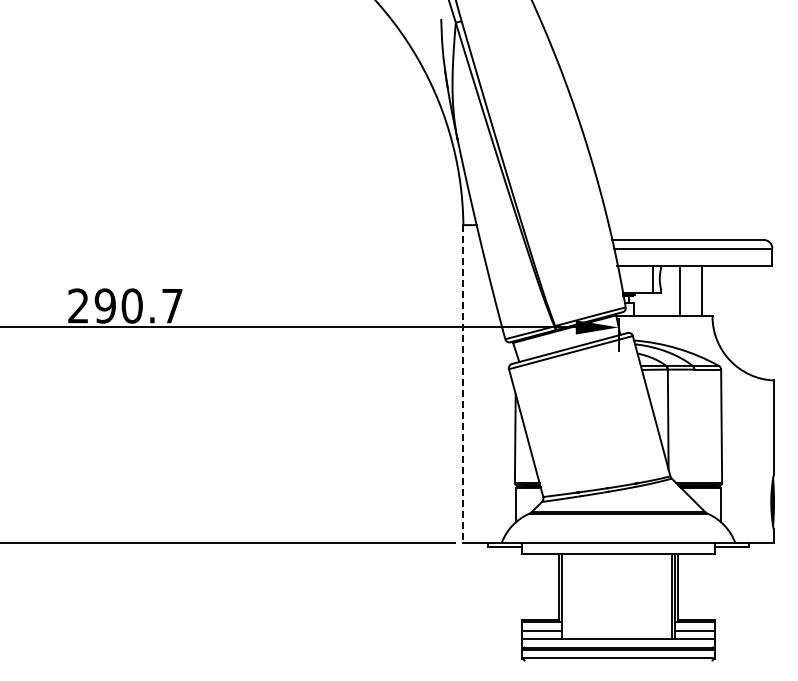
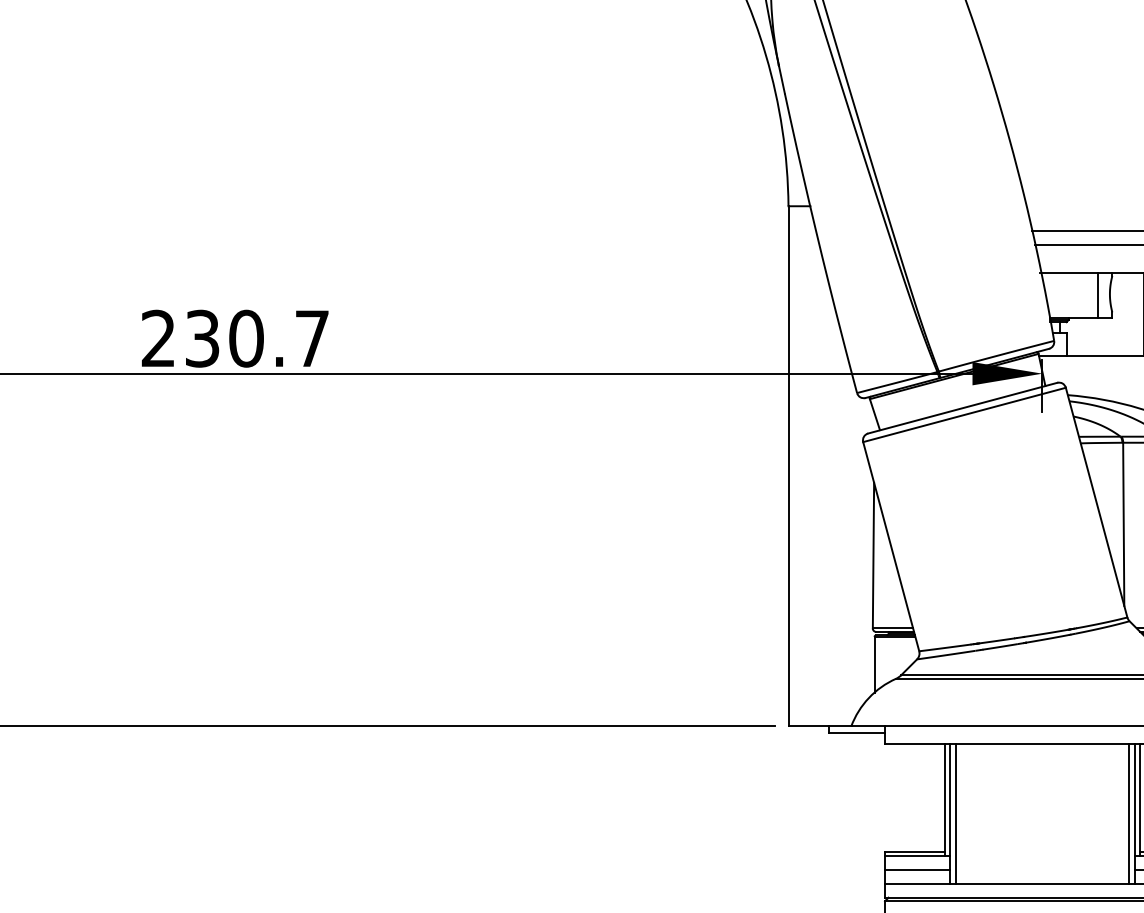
text: (104, 305) -> (201, 337), 290.7 -> 230.7
line: (463, 384) -> (788, 467), dashed -> solid
line: (565, 596) -> (955, 814), added

